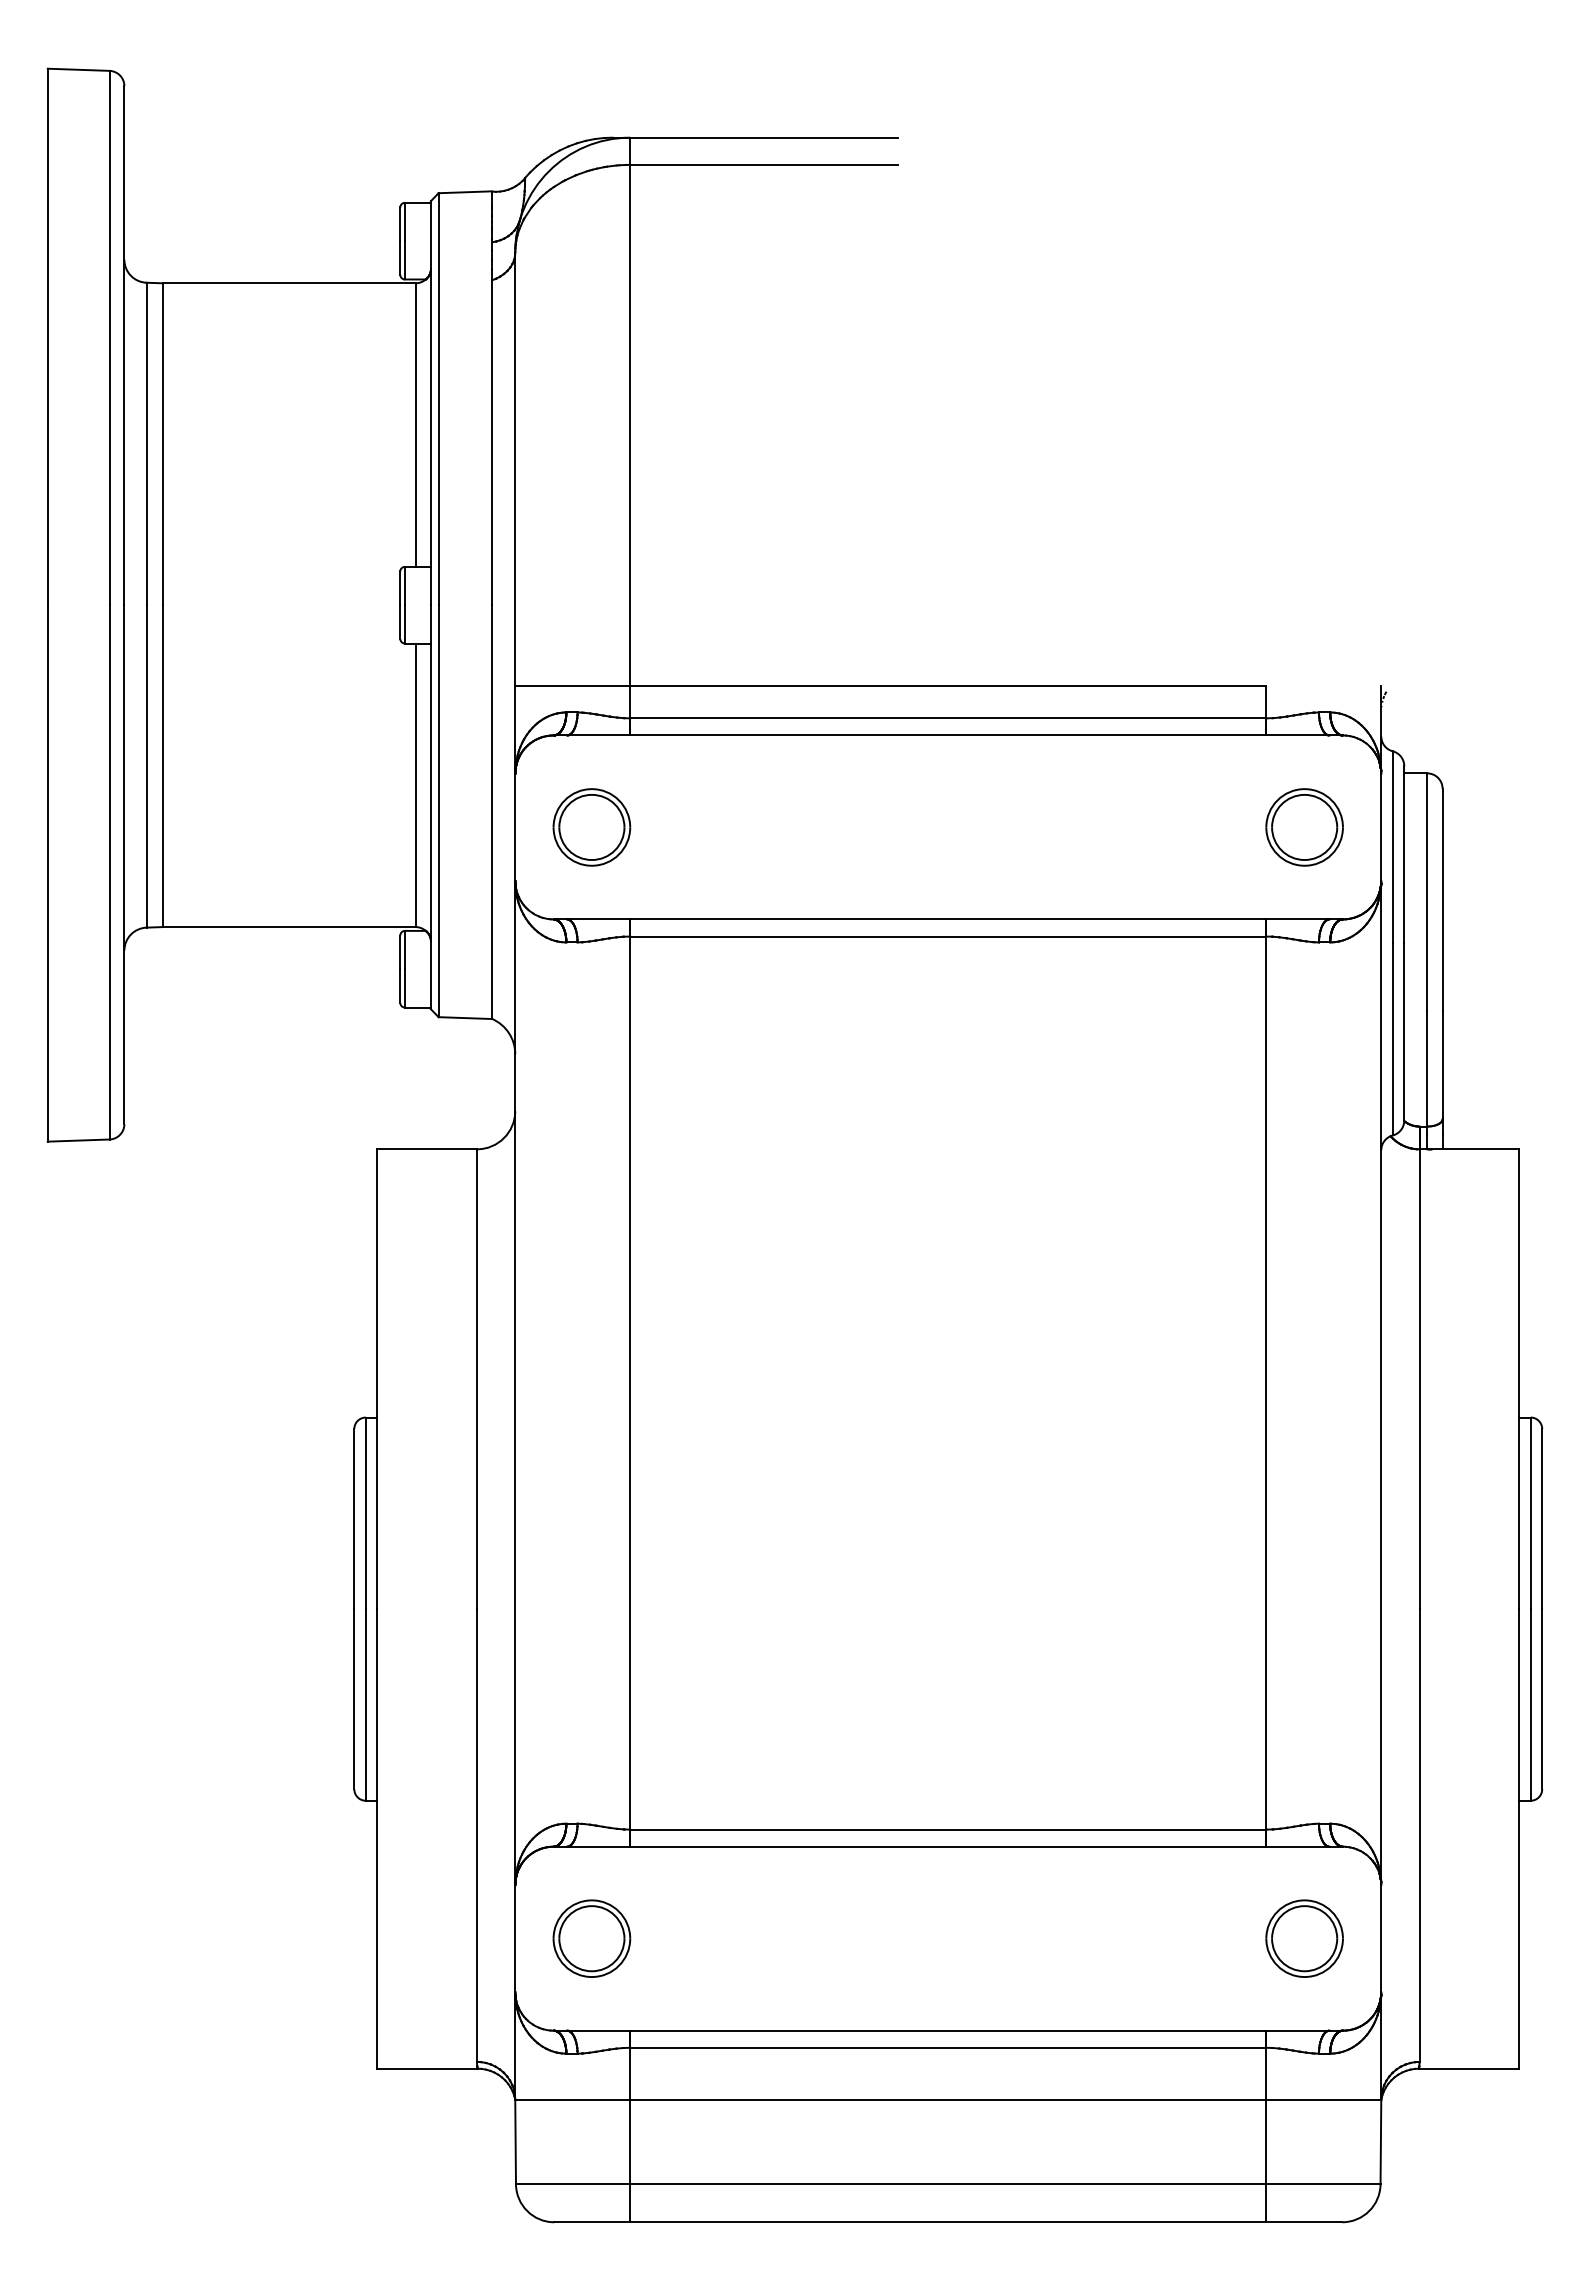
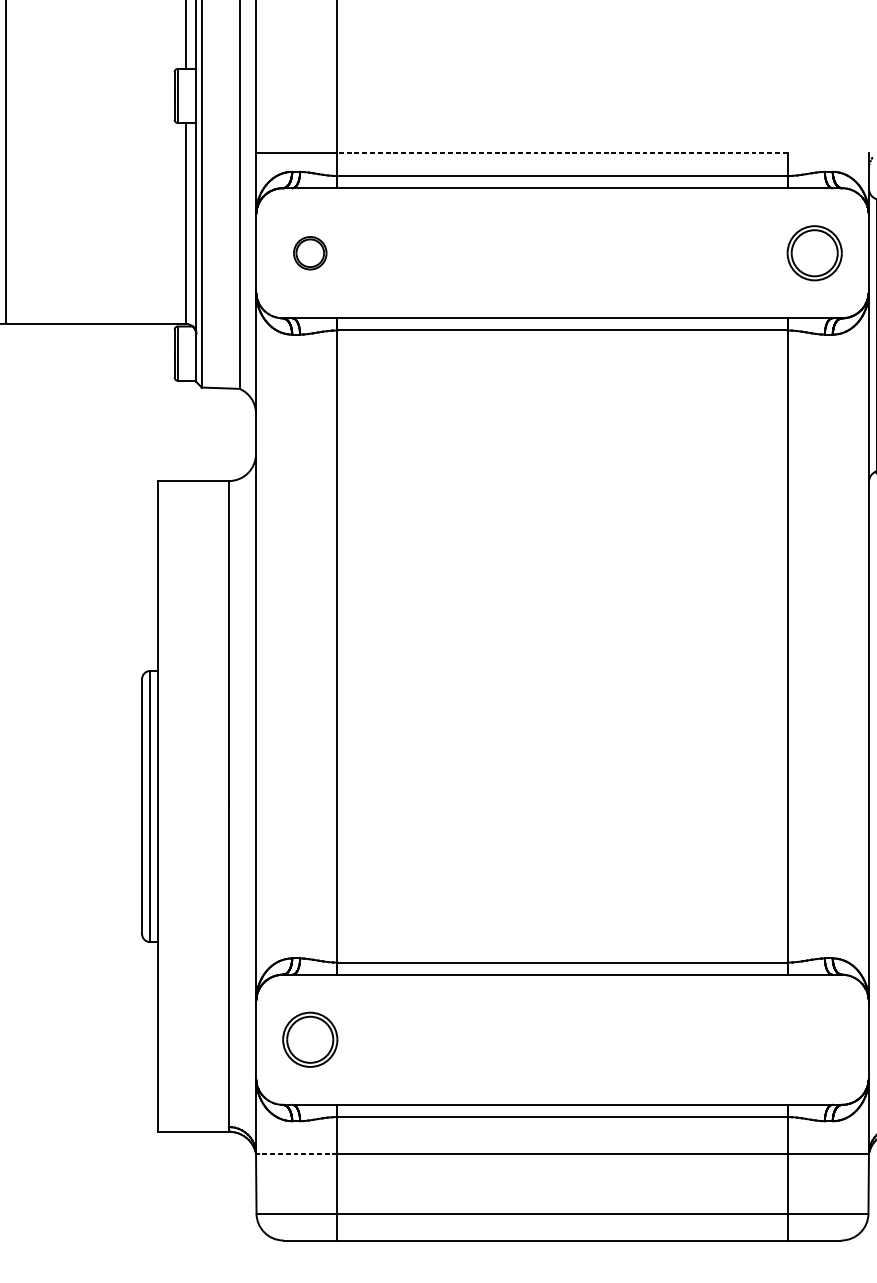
line: (947, 685) -> (561, 152), solid -> dashed
part: (591, 827) -> (309, 253), size x0.6
part: (1304, 1938) -> (814, 1039), removed
line: (572, 2099) -> (296, 1153), solid -> dashed

